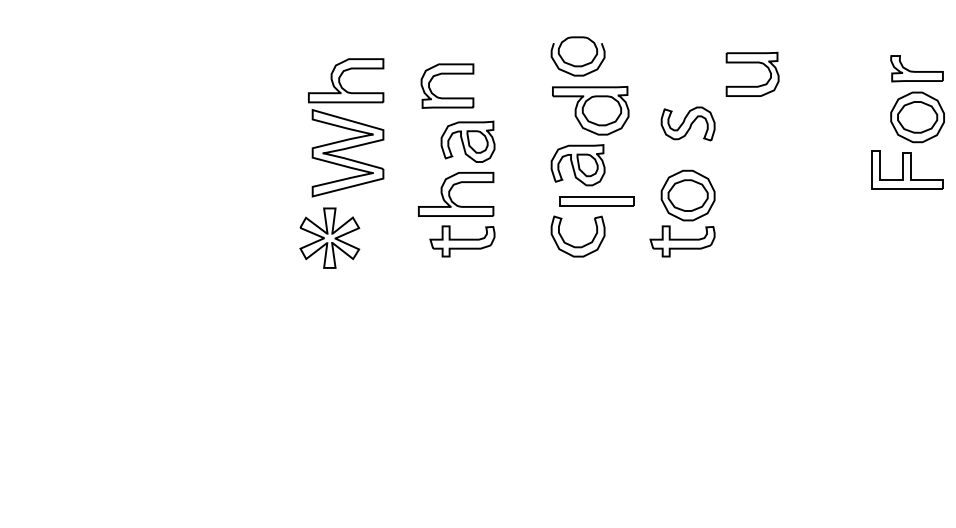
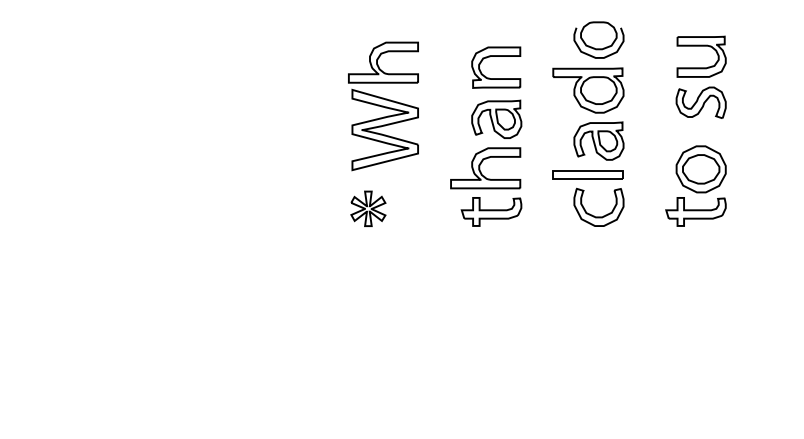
part: (752, 63) -> (701, 46), moved
part: (447, 74) -> (496, 56), moved
part: (590, 110) -> (588, 90), moved
part: (596, 201) -> (587, 174), moved
part: (329, 237) -> (368, 208), size x0.62

